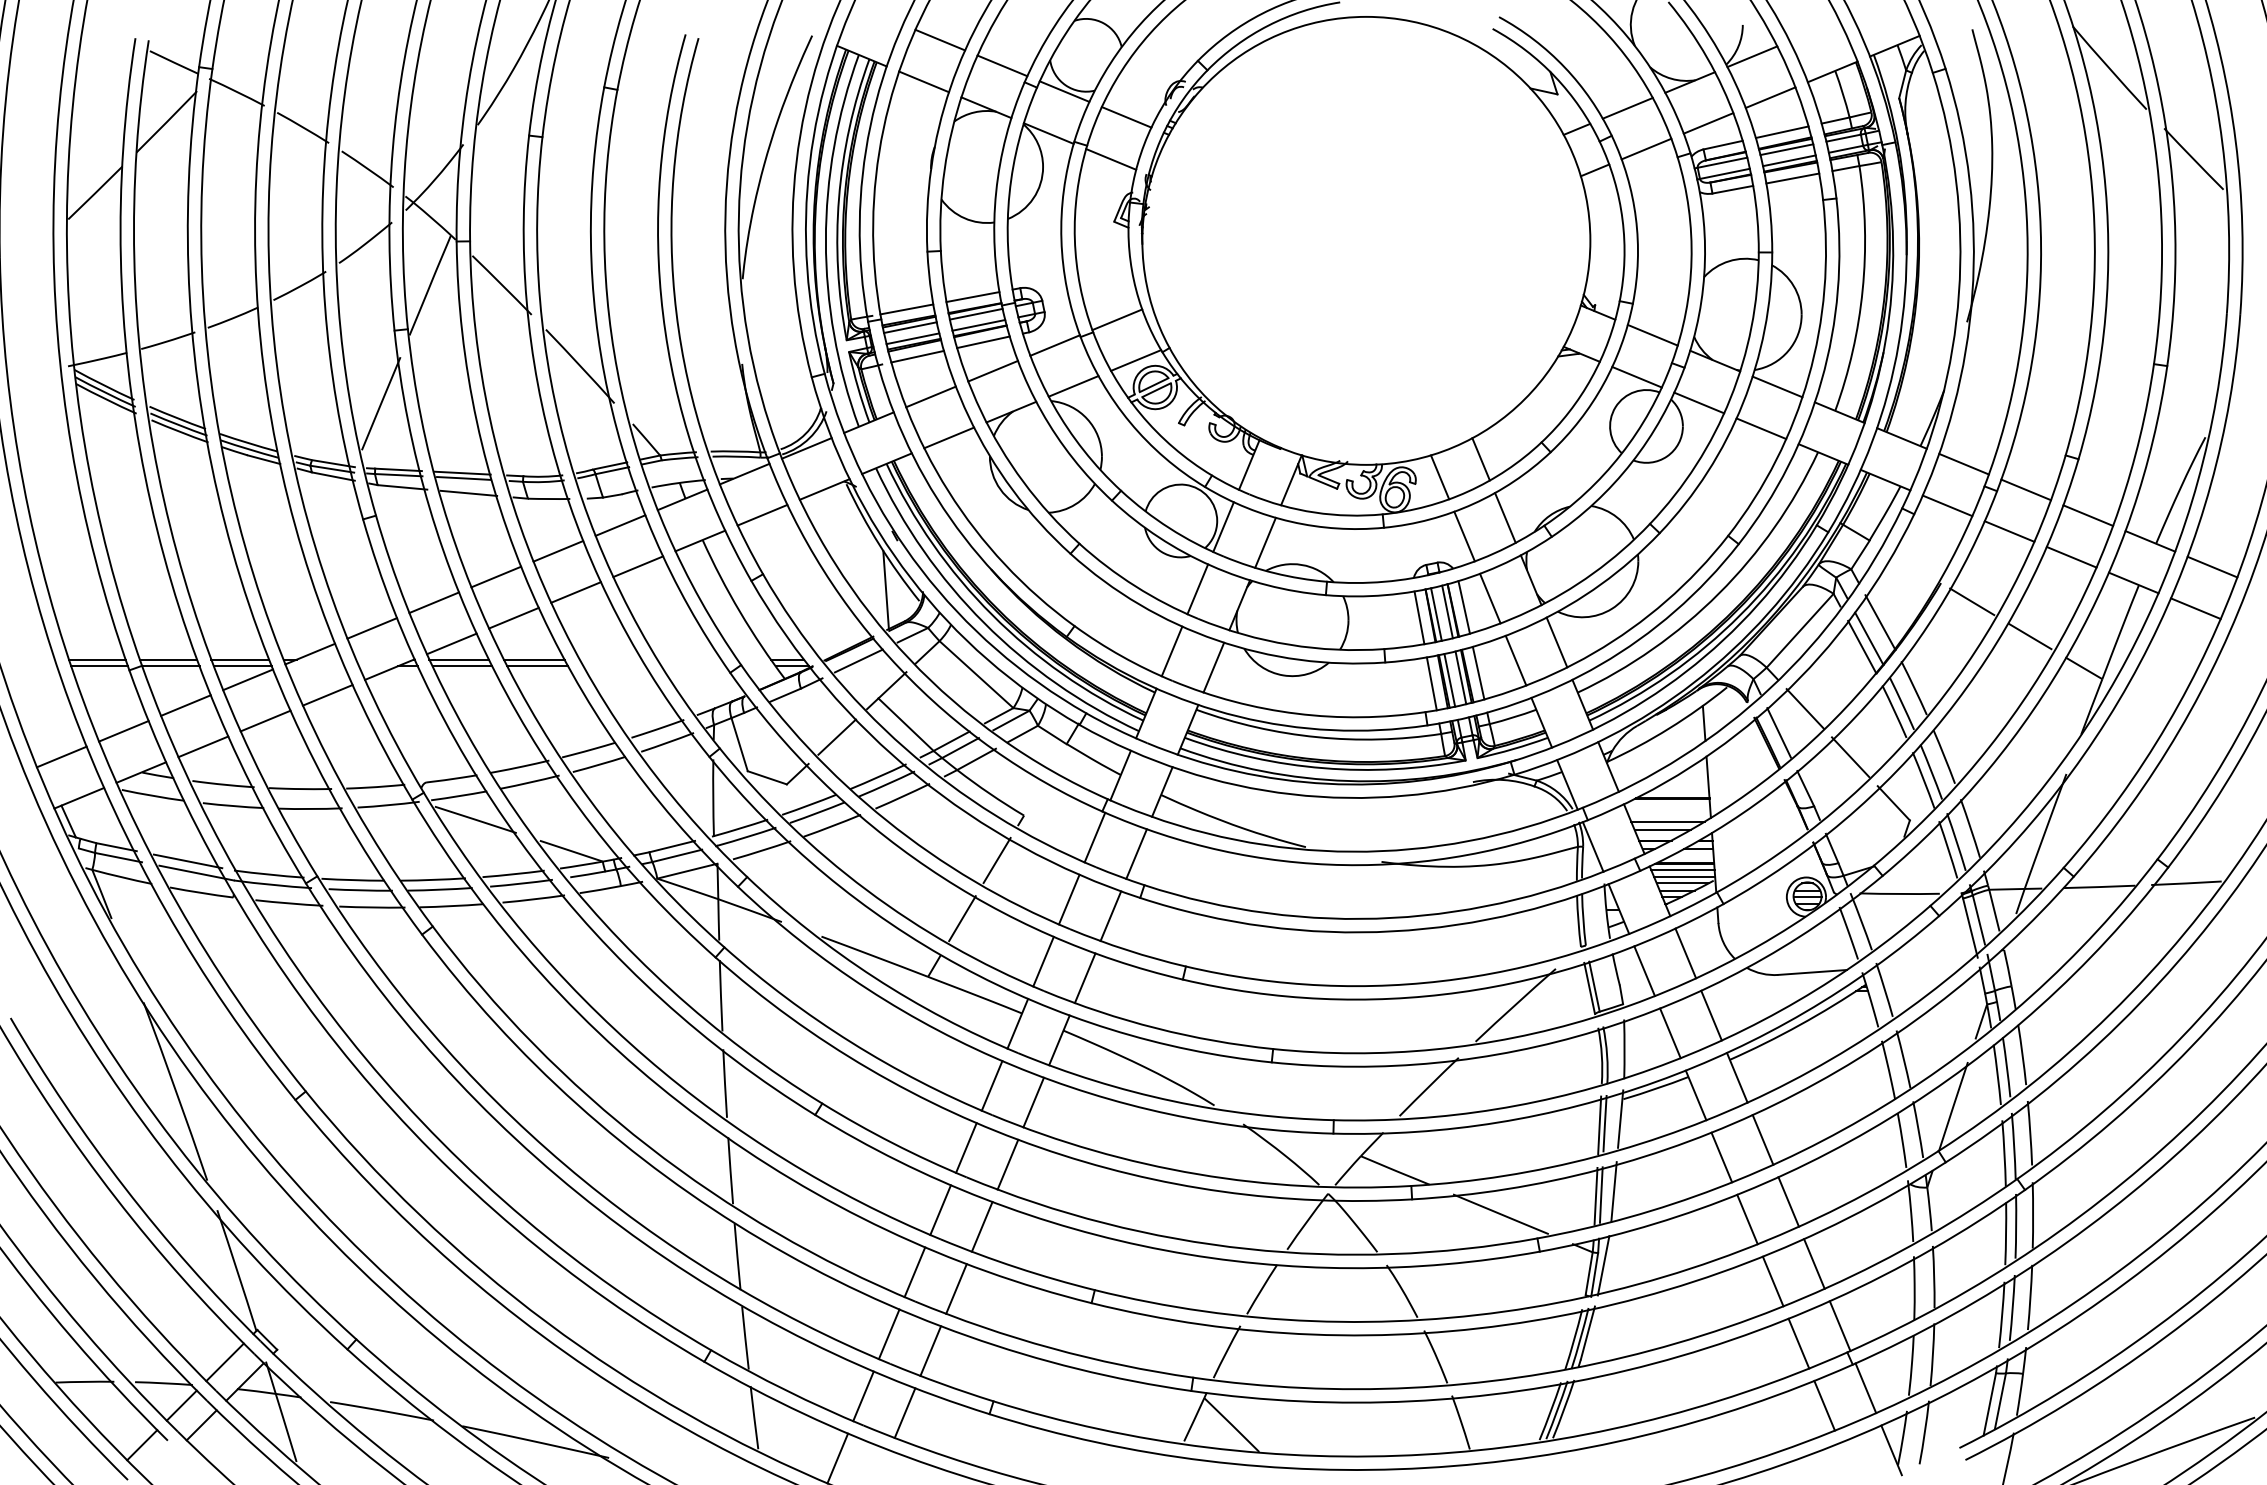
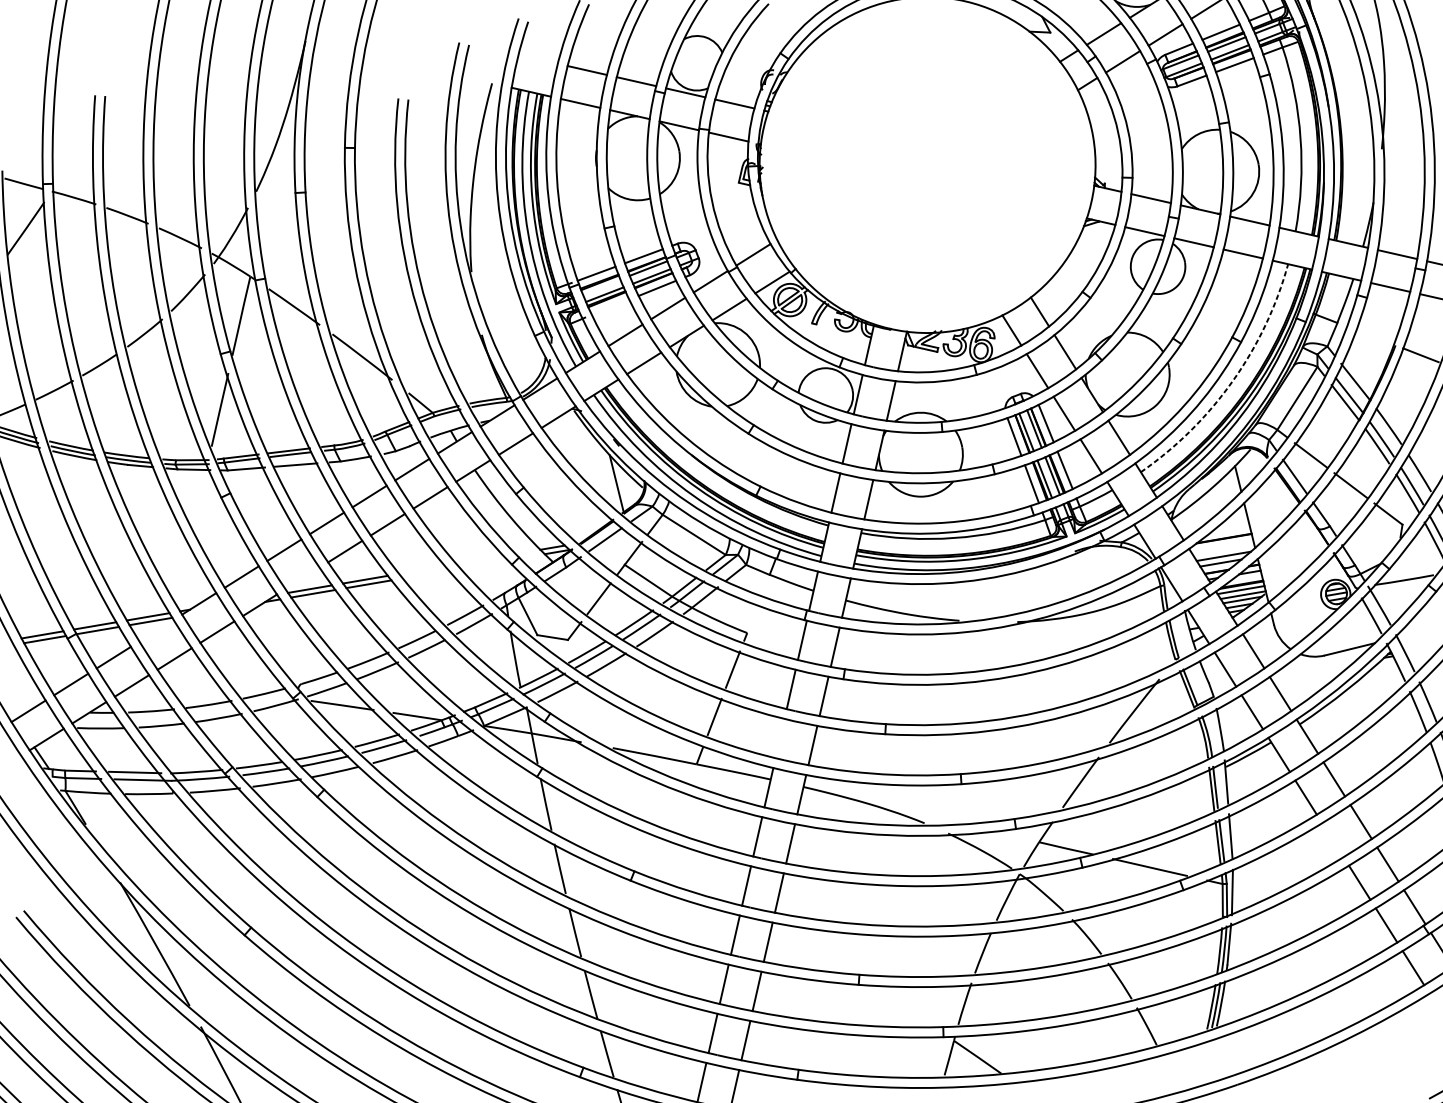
line: (910, 327) -> (601, 286), removed
line: (917, 356) -> (610, 307), removed
arc: (1719, 593) -> (1233, 381), solid -> dashed
line: (451, 643) -> (302, 578), removed
line: (247, 679) -> (156, 630), removed
line: (1043, 961) -> (780, 738), removed
line: (1747, 1219) -> (1332, 840), removed

